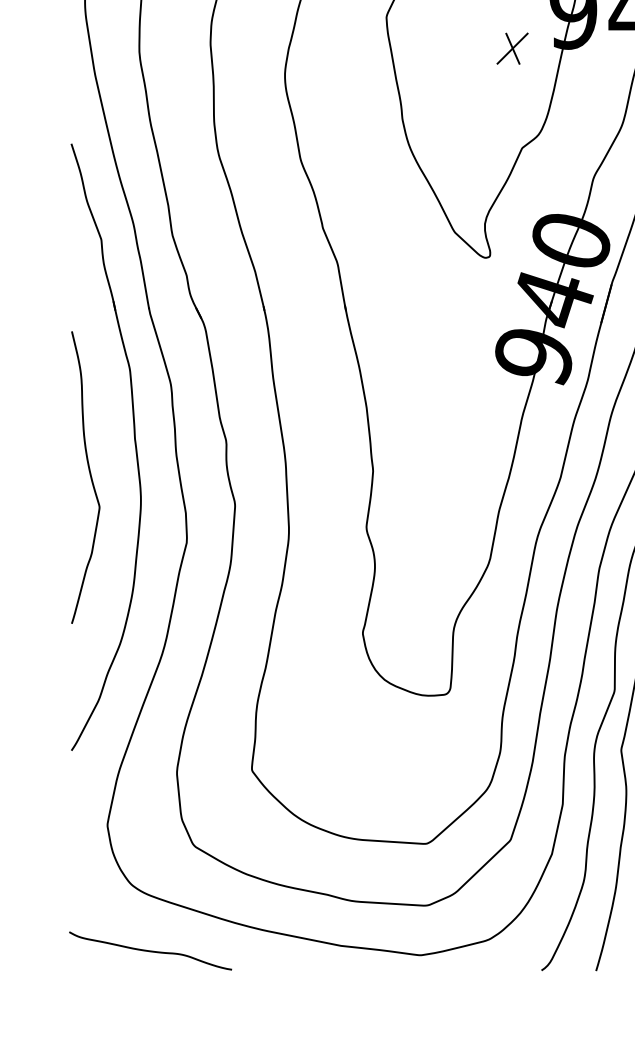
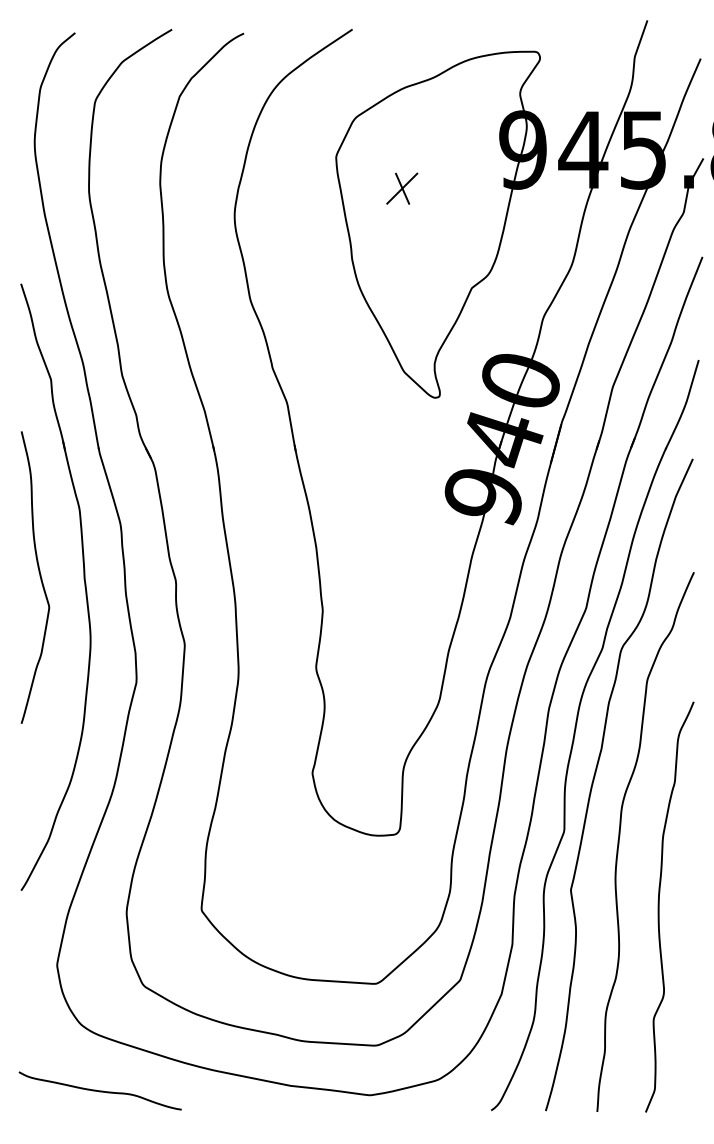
part: (512, 48) -> (402, 188), moved
curve: (89, 476) -> (39, 576), moved

